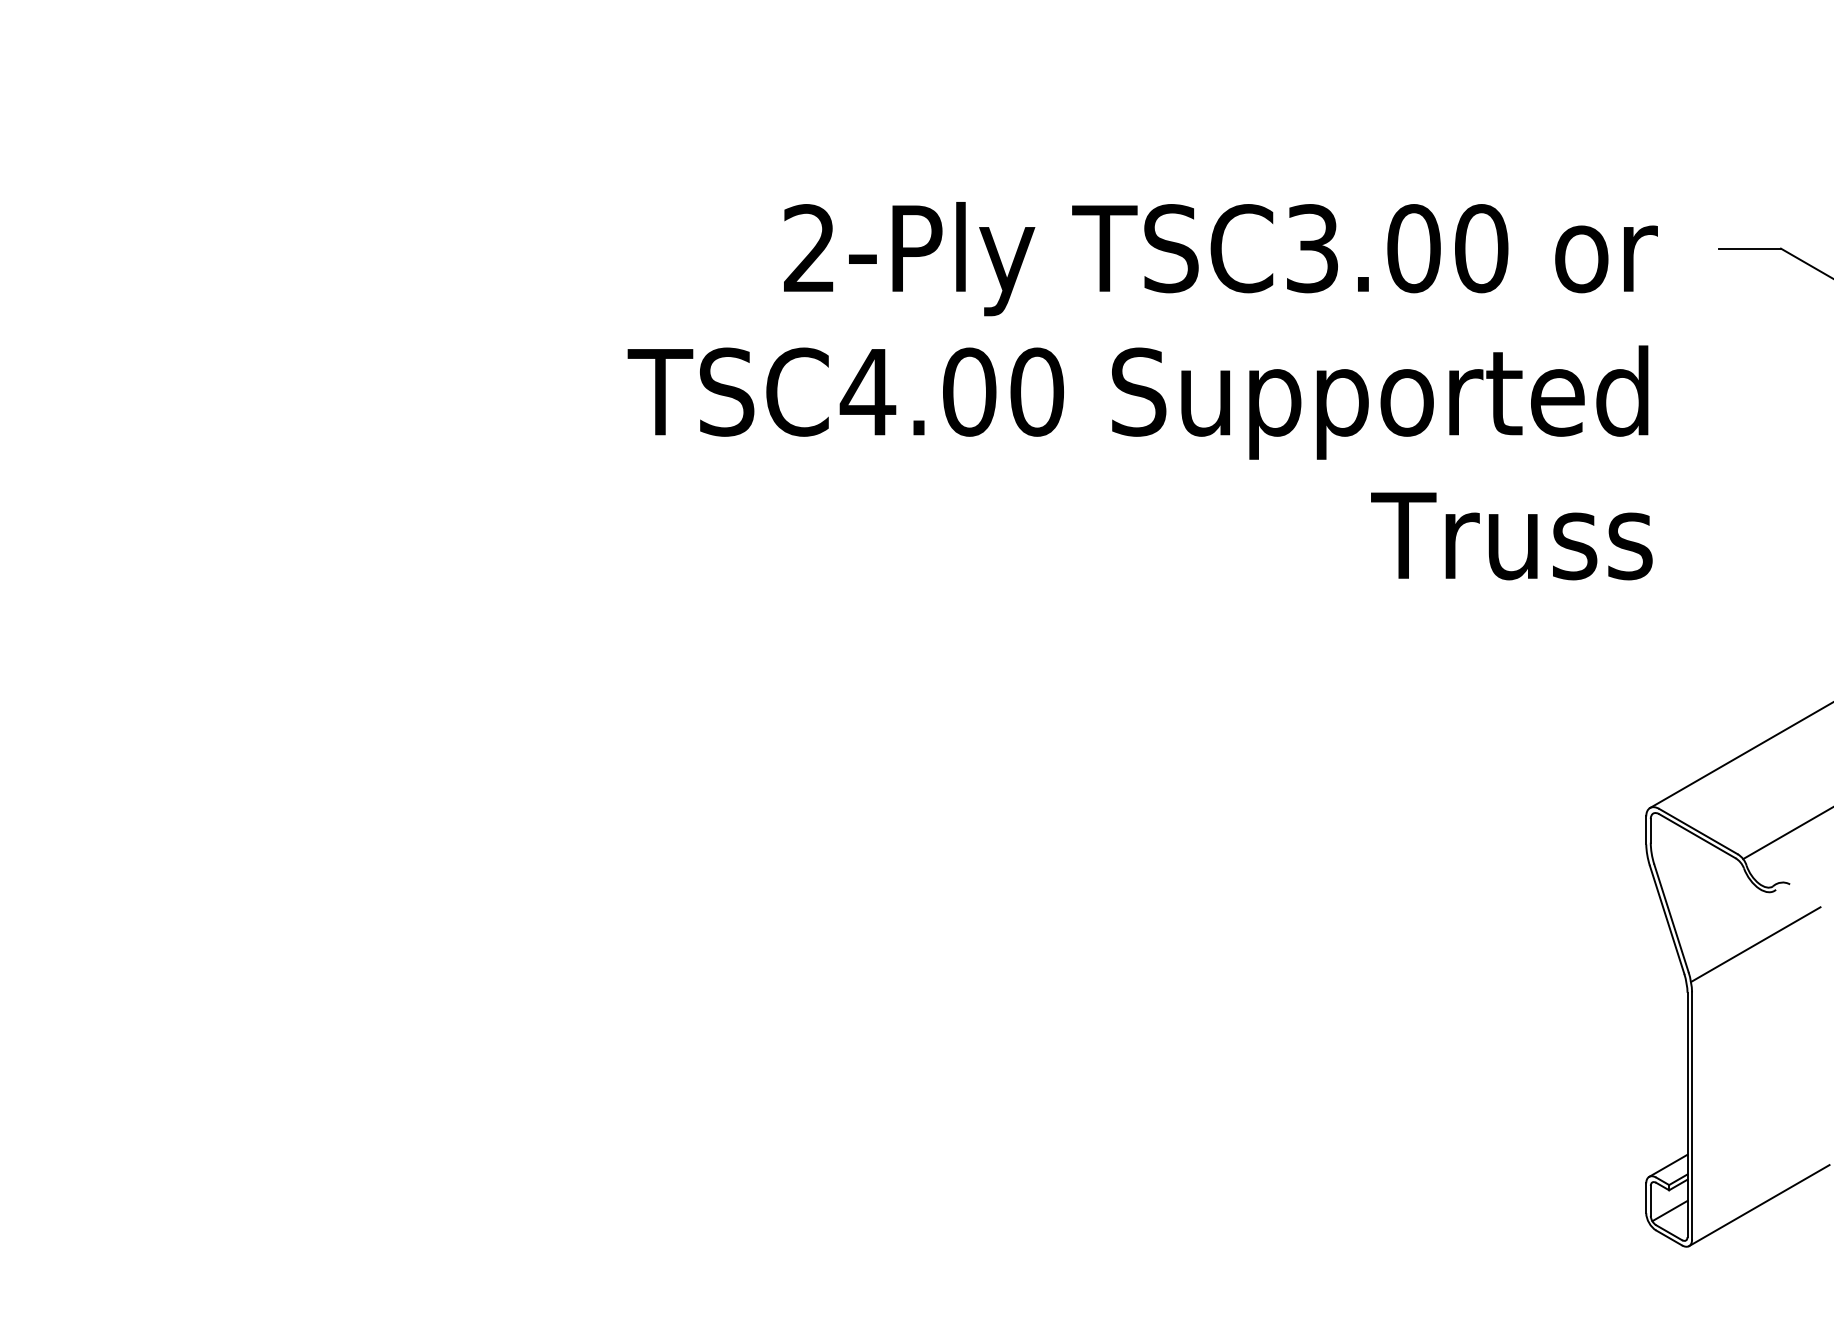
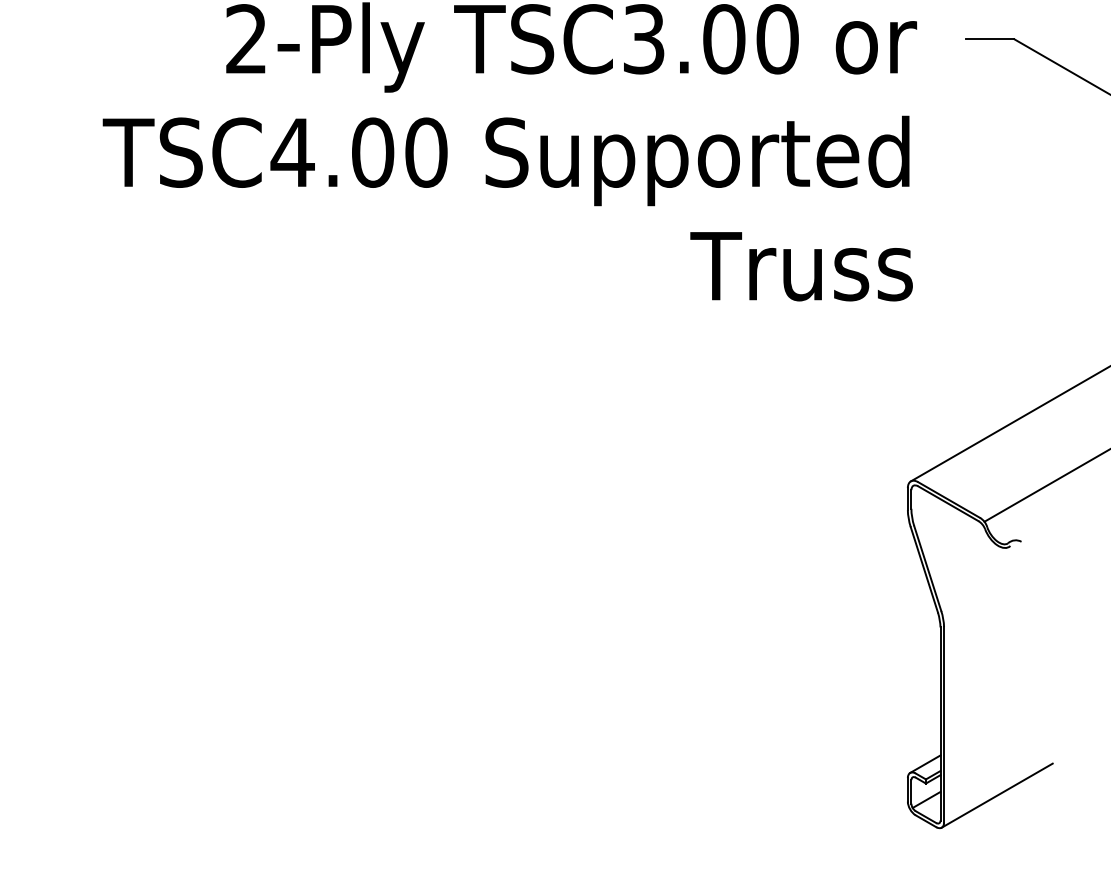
line: (1755, 944) -> (994, 589), removed

